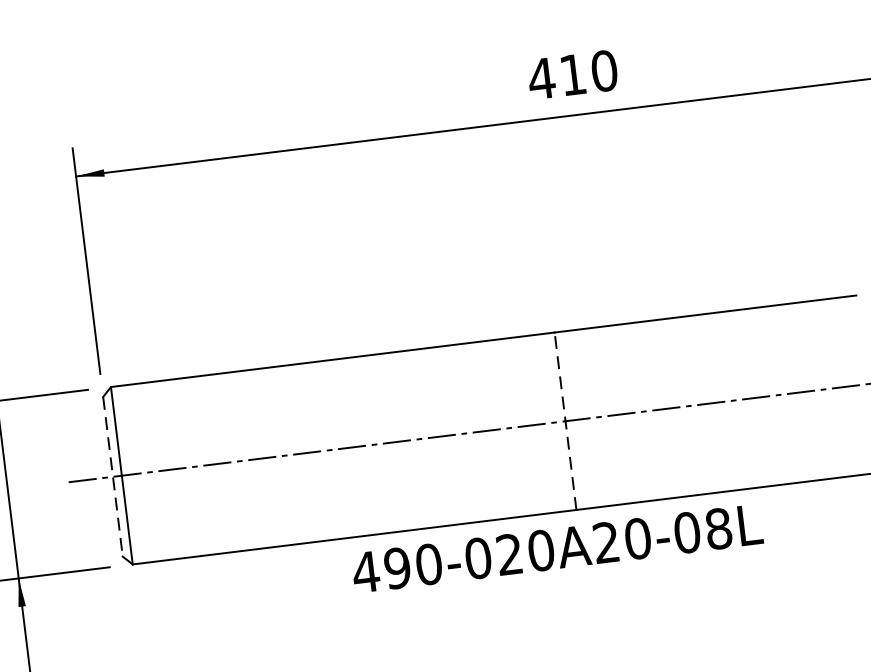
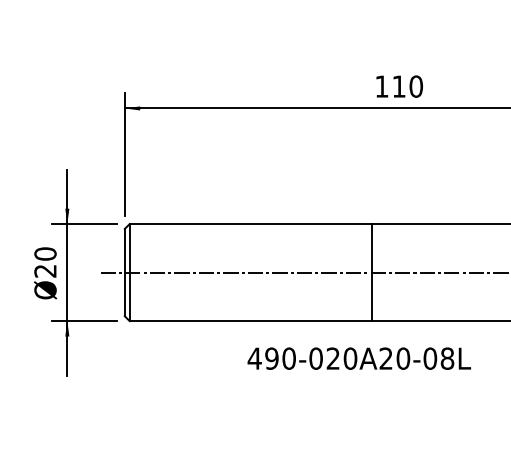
text: (540, 78) -> (381, 86), 410 -> 110
line: (566, 420) -> (372, 272), dashed -> solid
line: (112, 476) -> (124, 272), dashed -> solid
text: (555, 548) -> (358, 358), moved

